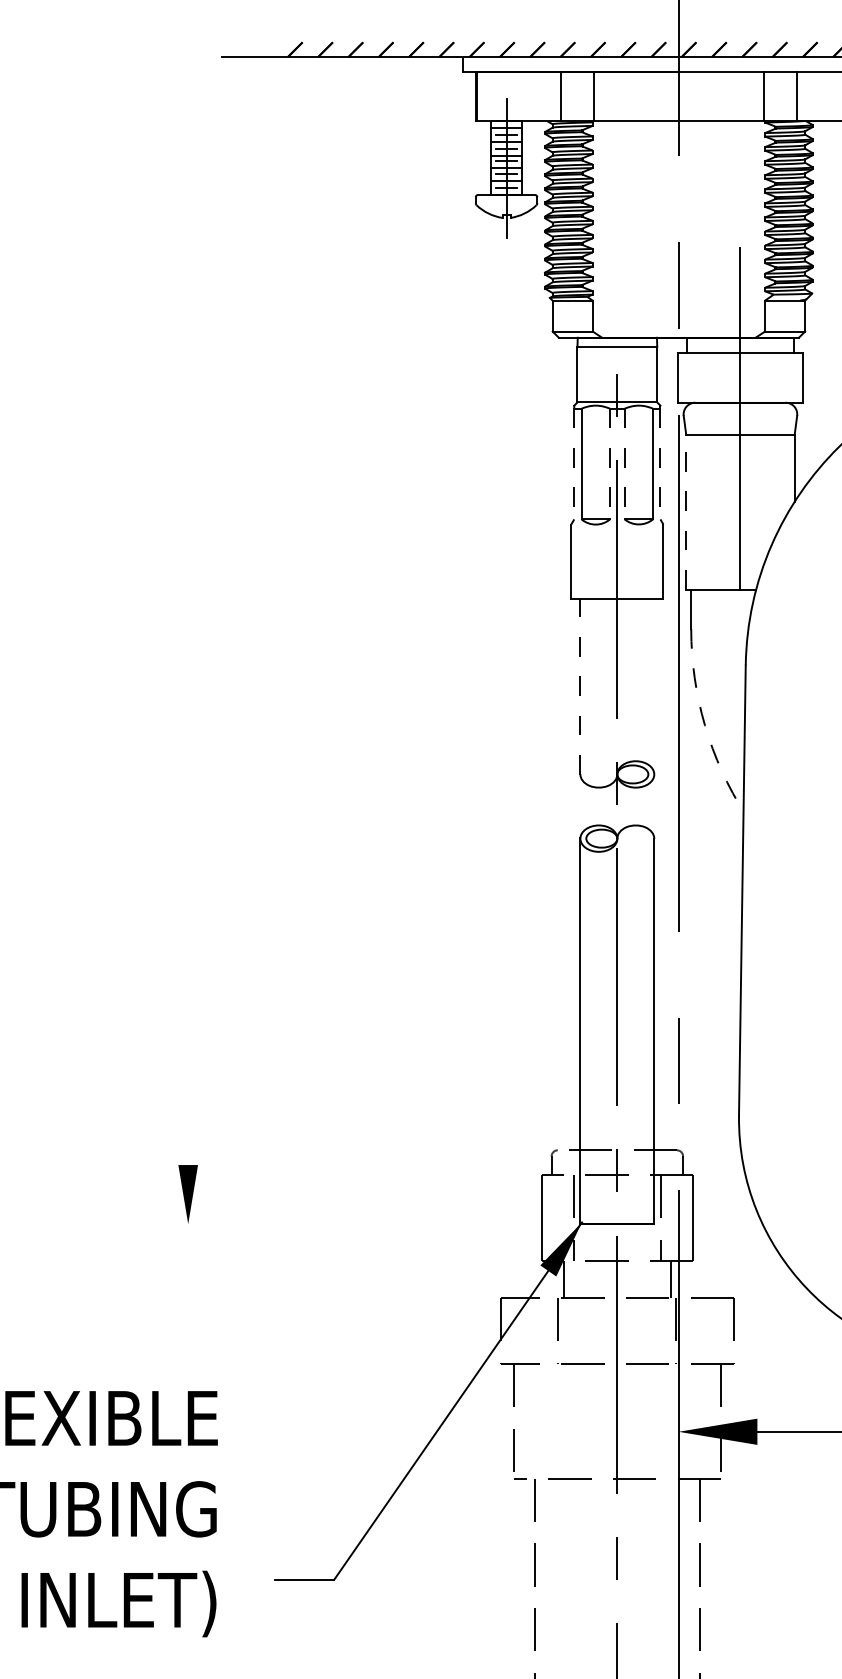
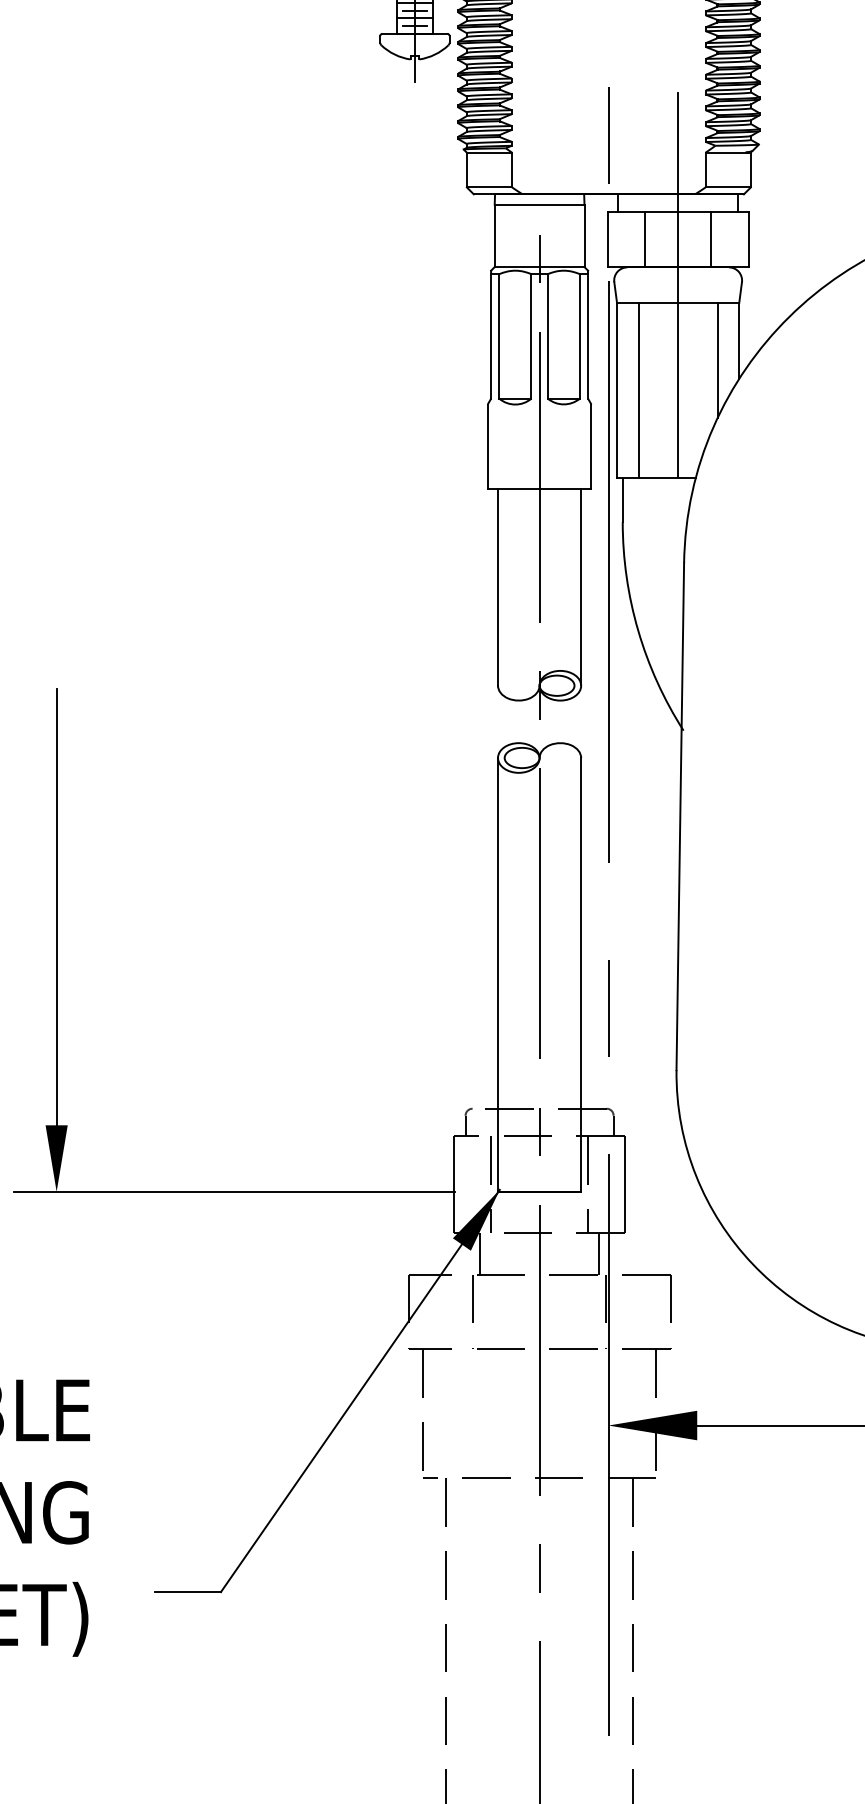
line: (711, 377) -> (645, 239), added
line: (769, 377) -> (710, 239), added
line: (574, 464) -> (491, 336), dashed -> solid
line: (609, 464) -> (530, 336), dashed -> solid
line: (624, 464) -> (547, 336), dashed -> solid
line: (660, 464) -> (588, 336), dashed -> solid
line: (775, 485) -> (717, 360), added
line: (705, 511) -> (638, 389), added
line: (686, 512) -> (617, 390), dashed -> solid
line: (654, 686) -> (581, 586), added
line: (580, 687) -> (498, 587), dashed -> solid
arc: (705, 725) -> (638, 630), dashed -> solid
line: (188, 974) -> (56, 910), added
line: (346, 1224) -> (234, 1192), added

